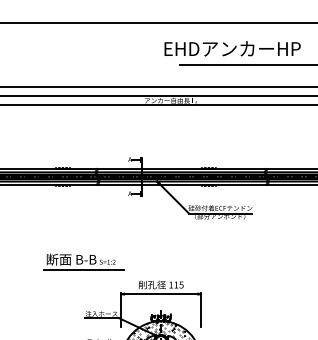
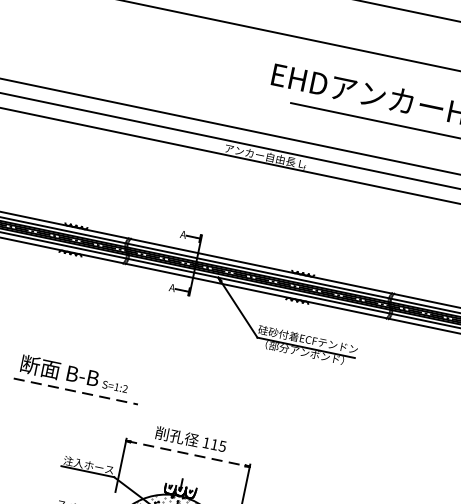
line: (83, 270) -> (74, 391), solid -> dashed
line: (161, 294) -> (188, 454), solid -> dashed

